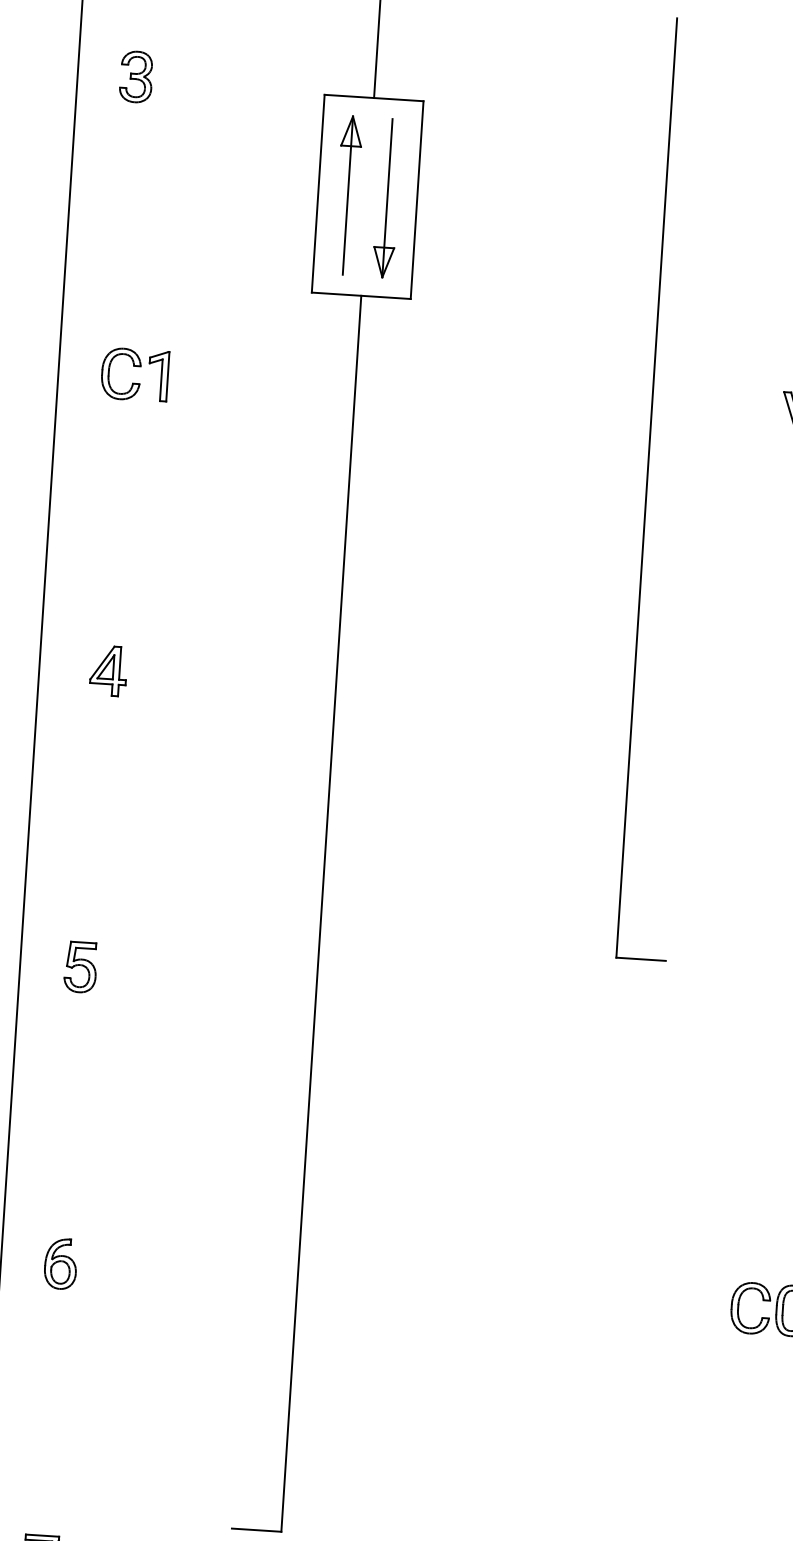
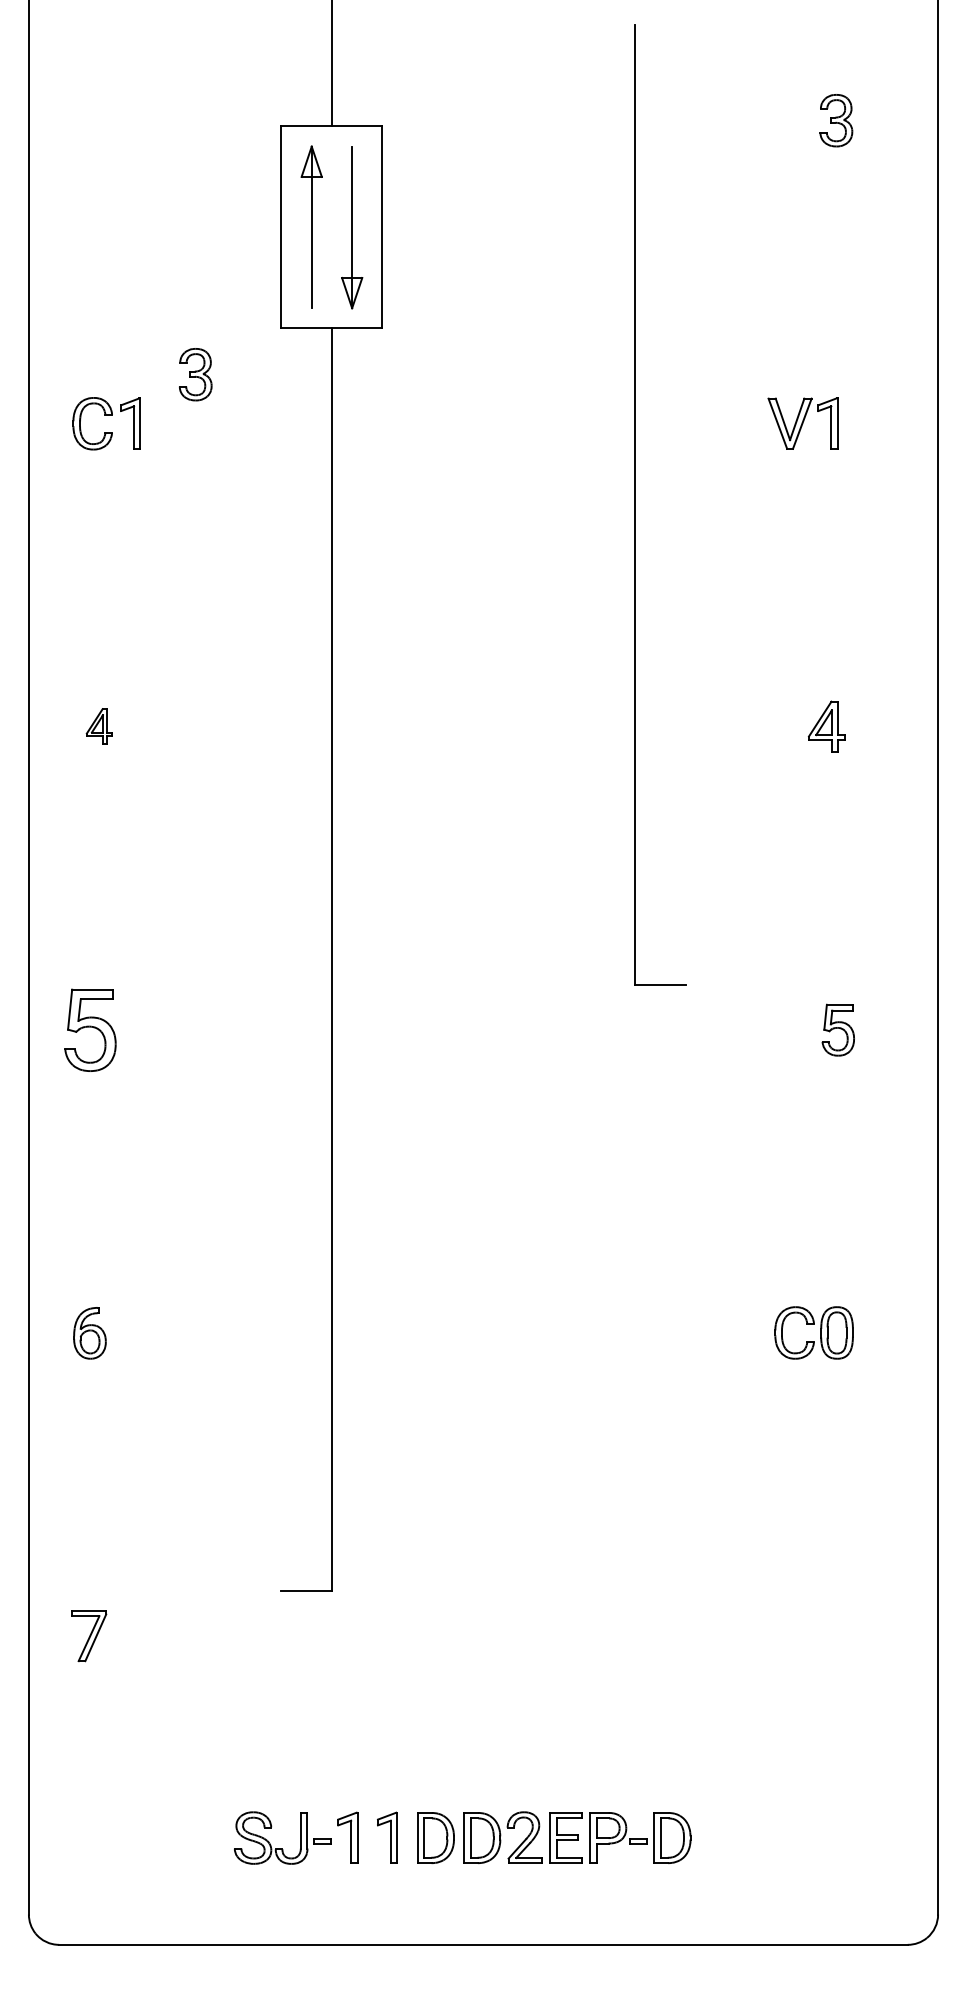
part: (136, 76) -> (195, 374), moved
part: (108, 670) -> (99, 726), size x0.7
part: (80, 966) -> (90, 1029), size x1.6

